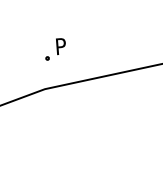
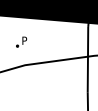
part: (54, 48) -> (21, 41), moved

